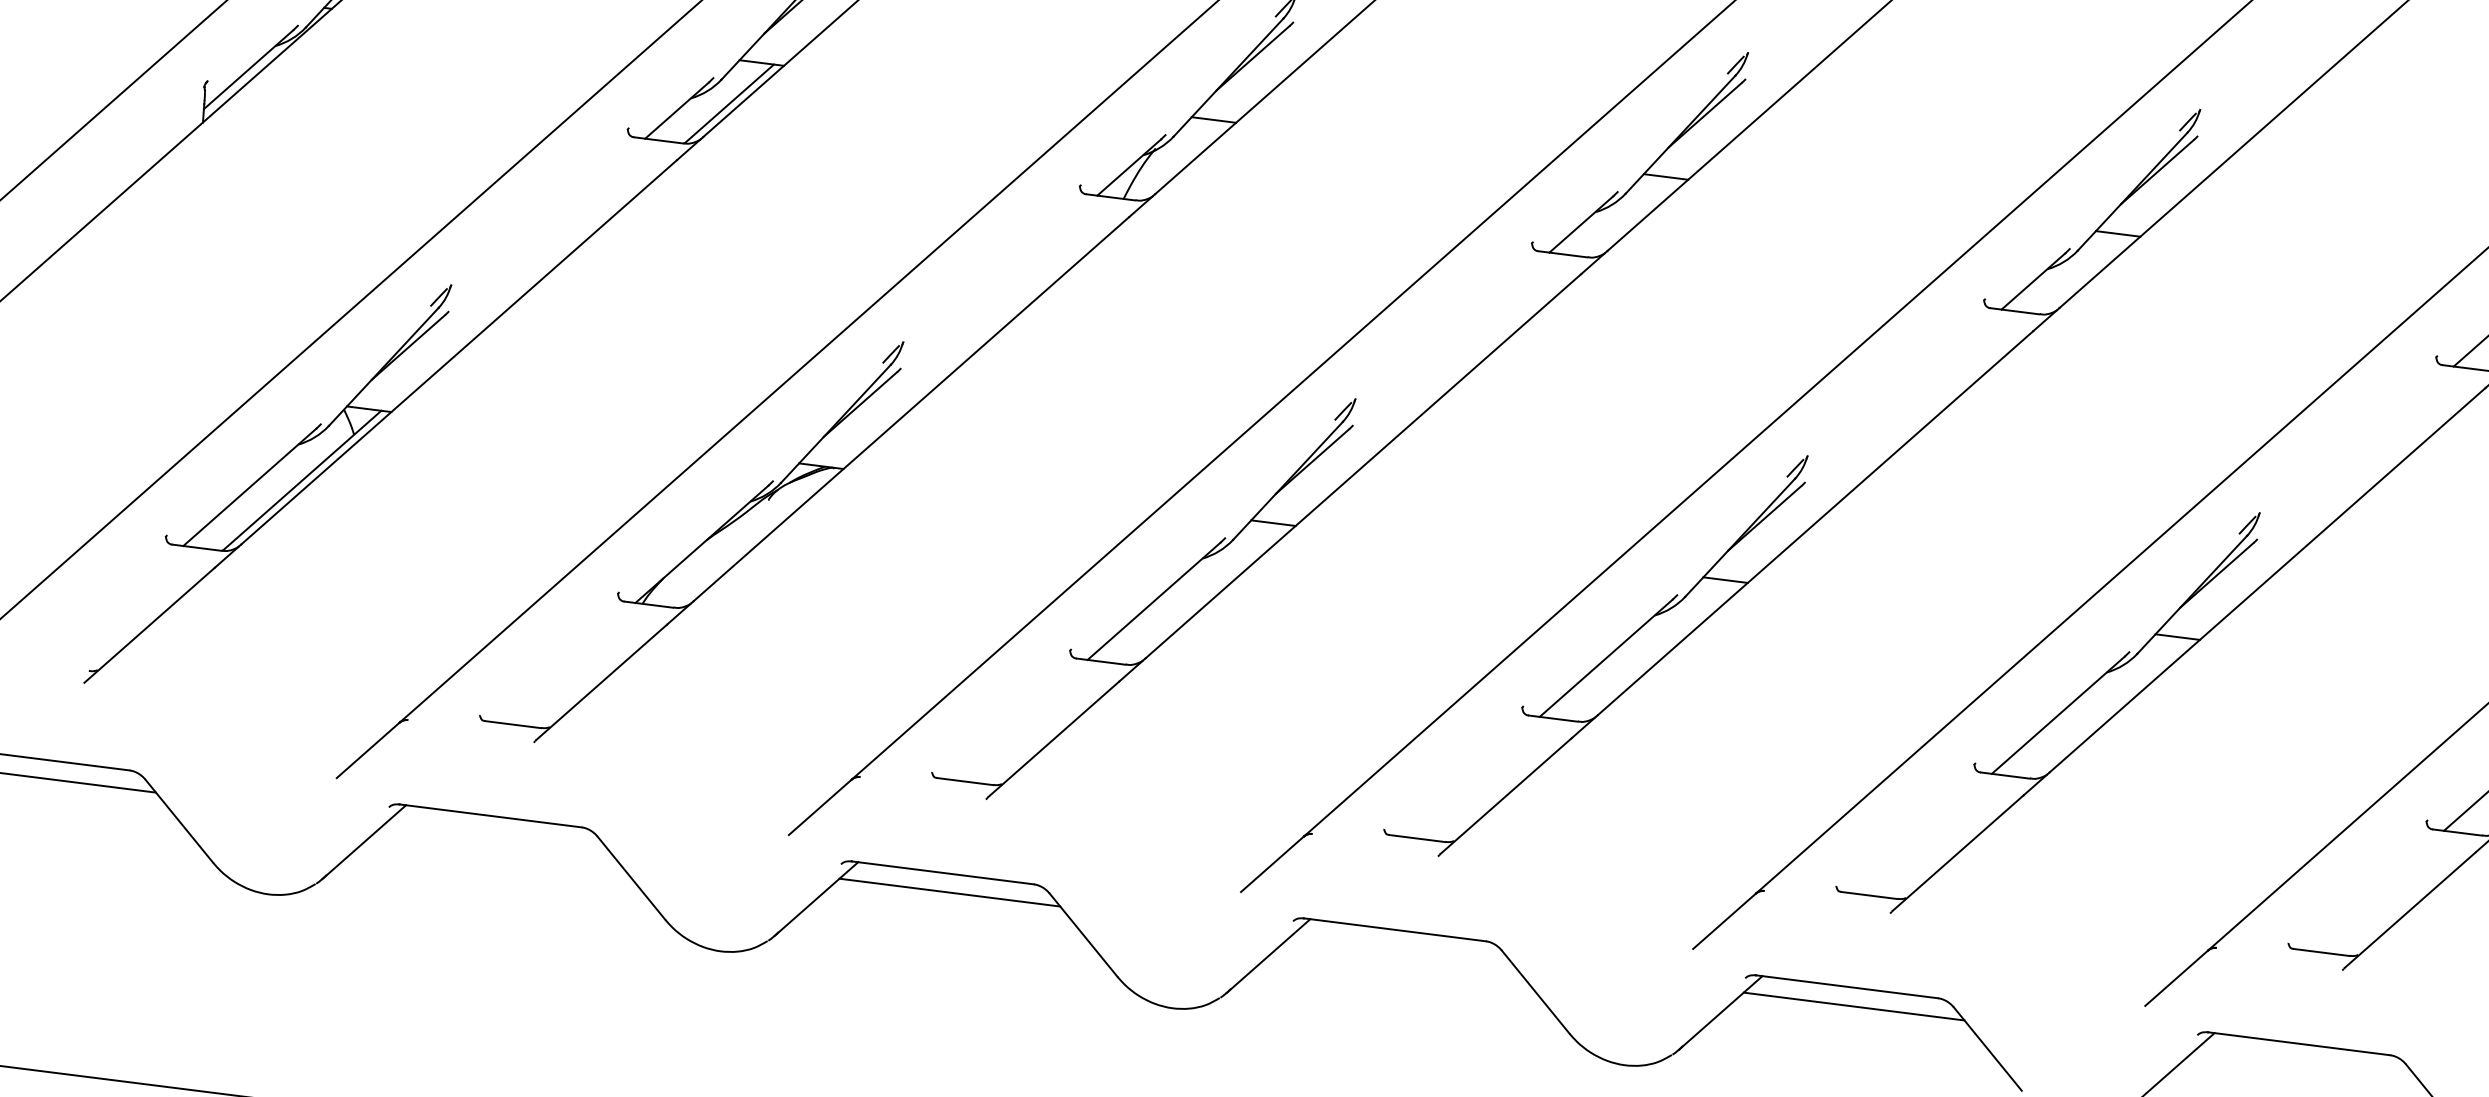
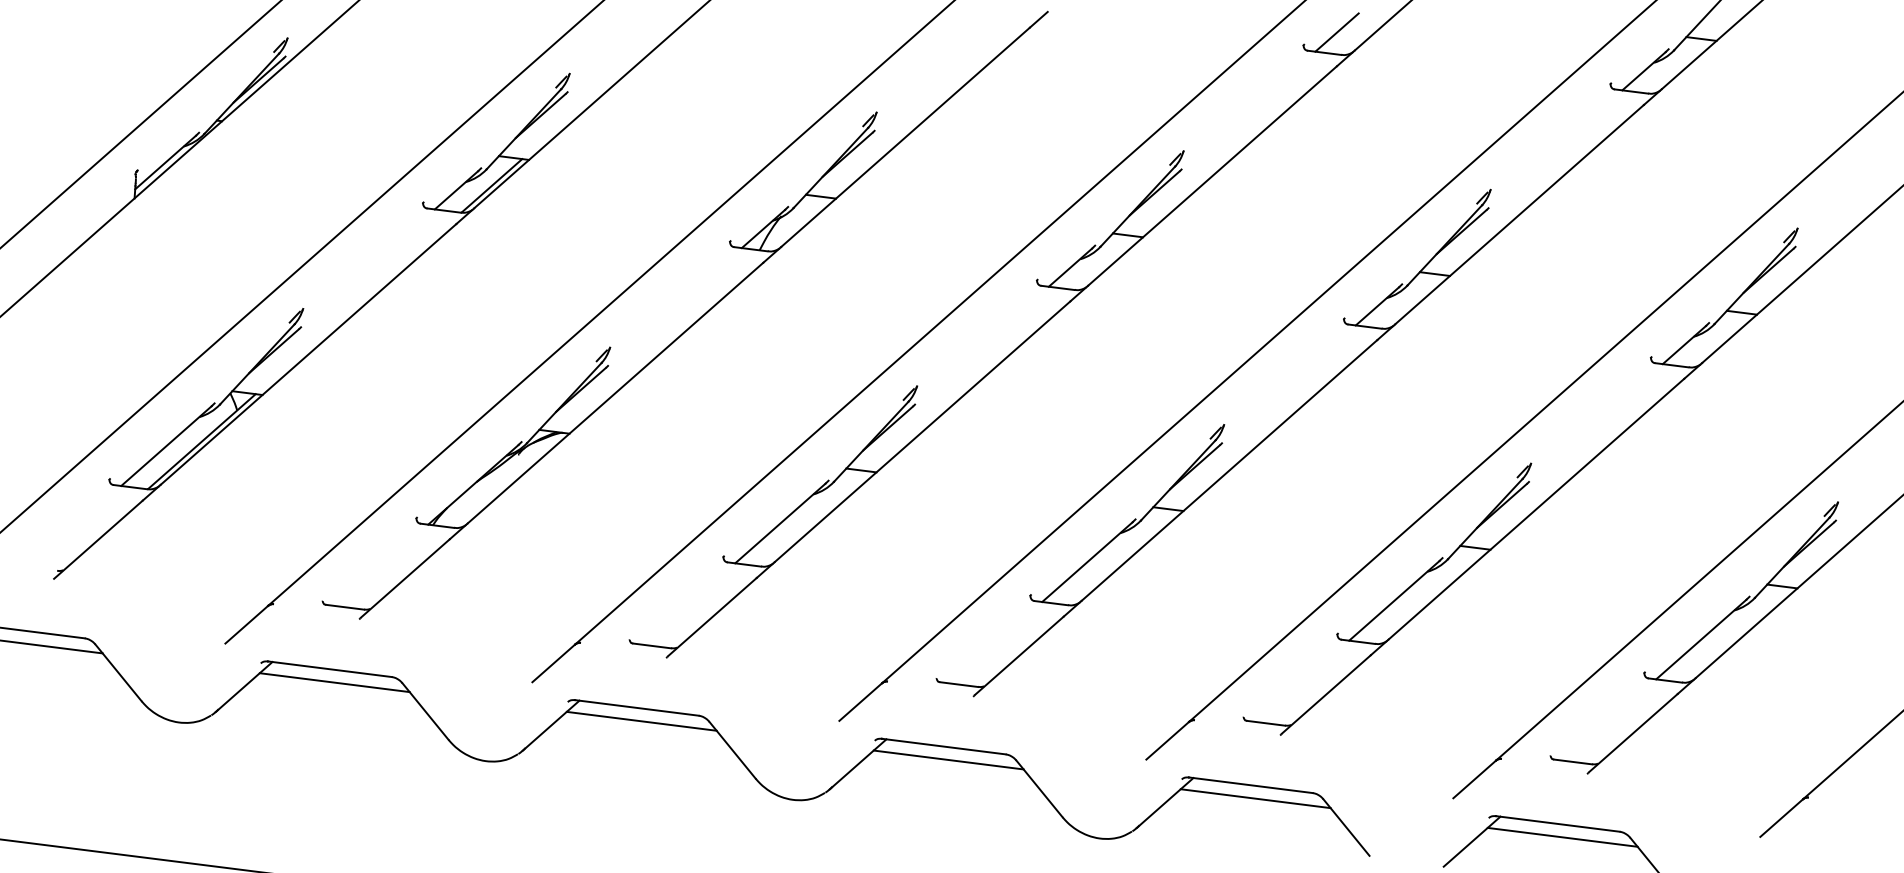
line: (497, 835) -> (334, 682), added
line: (1401, 948) -> (948, 759), added
line: (2306, 1062) -> (1562, 836), added

